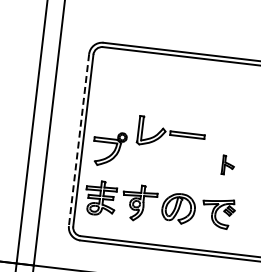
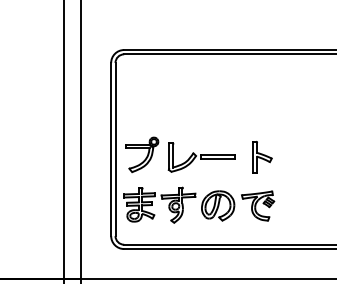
part: (170, 133) -> (201, 157), moved
line: (79, 140) -> (111, 149), dashed -> solid
part: (228, 165) -> (262, 157), size x1.67

